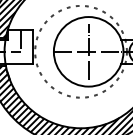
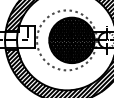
hatch: (87, 51) -> (71, 40), added

